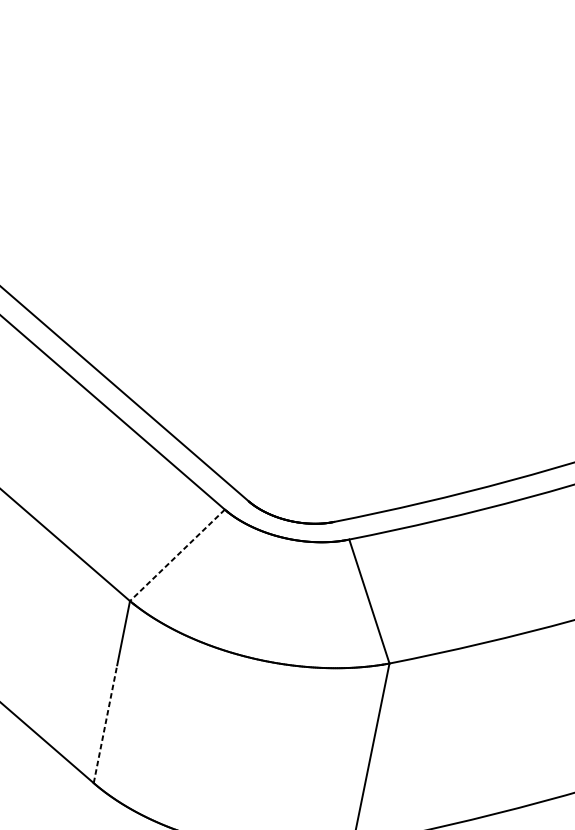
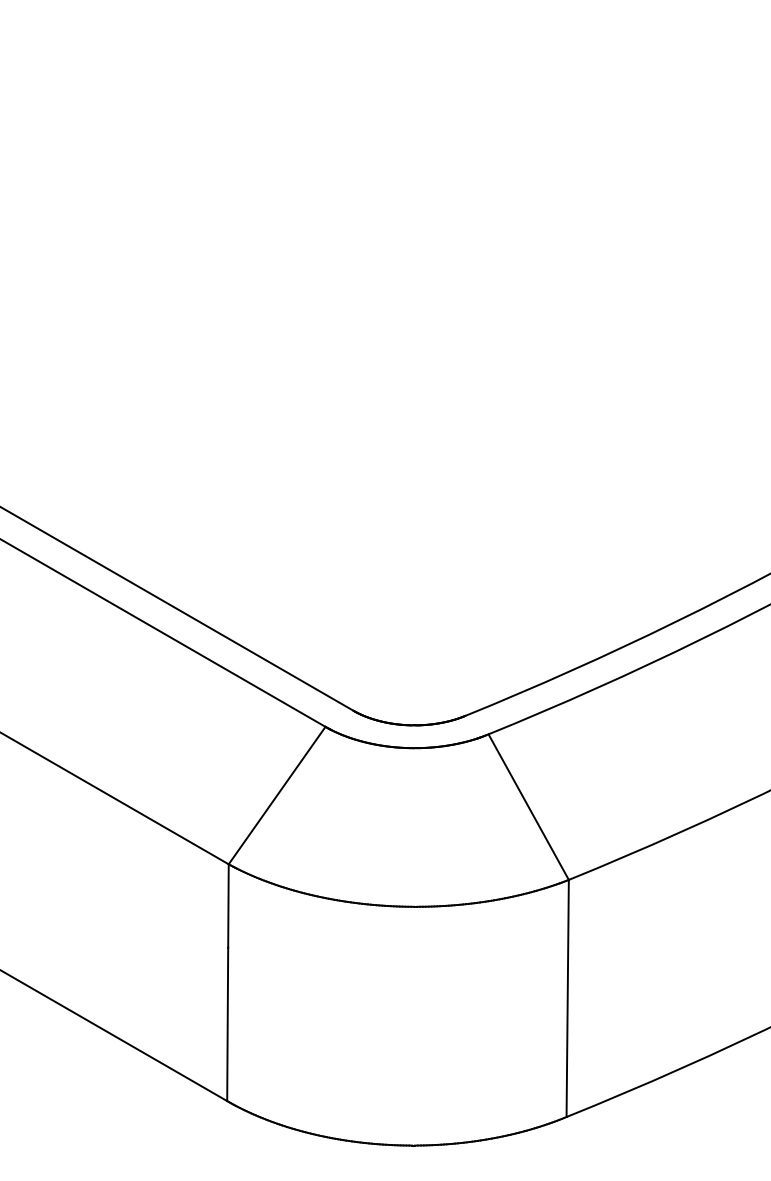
line: (176, 555) -> (276, 795), dashed -> solid
line: (105, 724) -> (227, 1024), dashed -> solid

